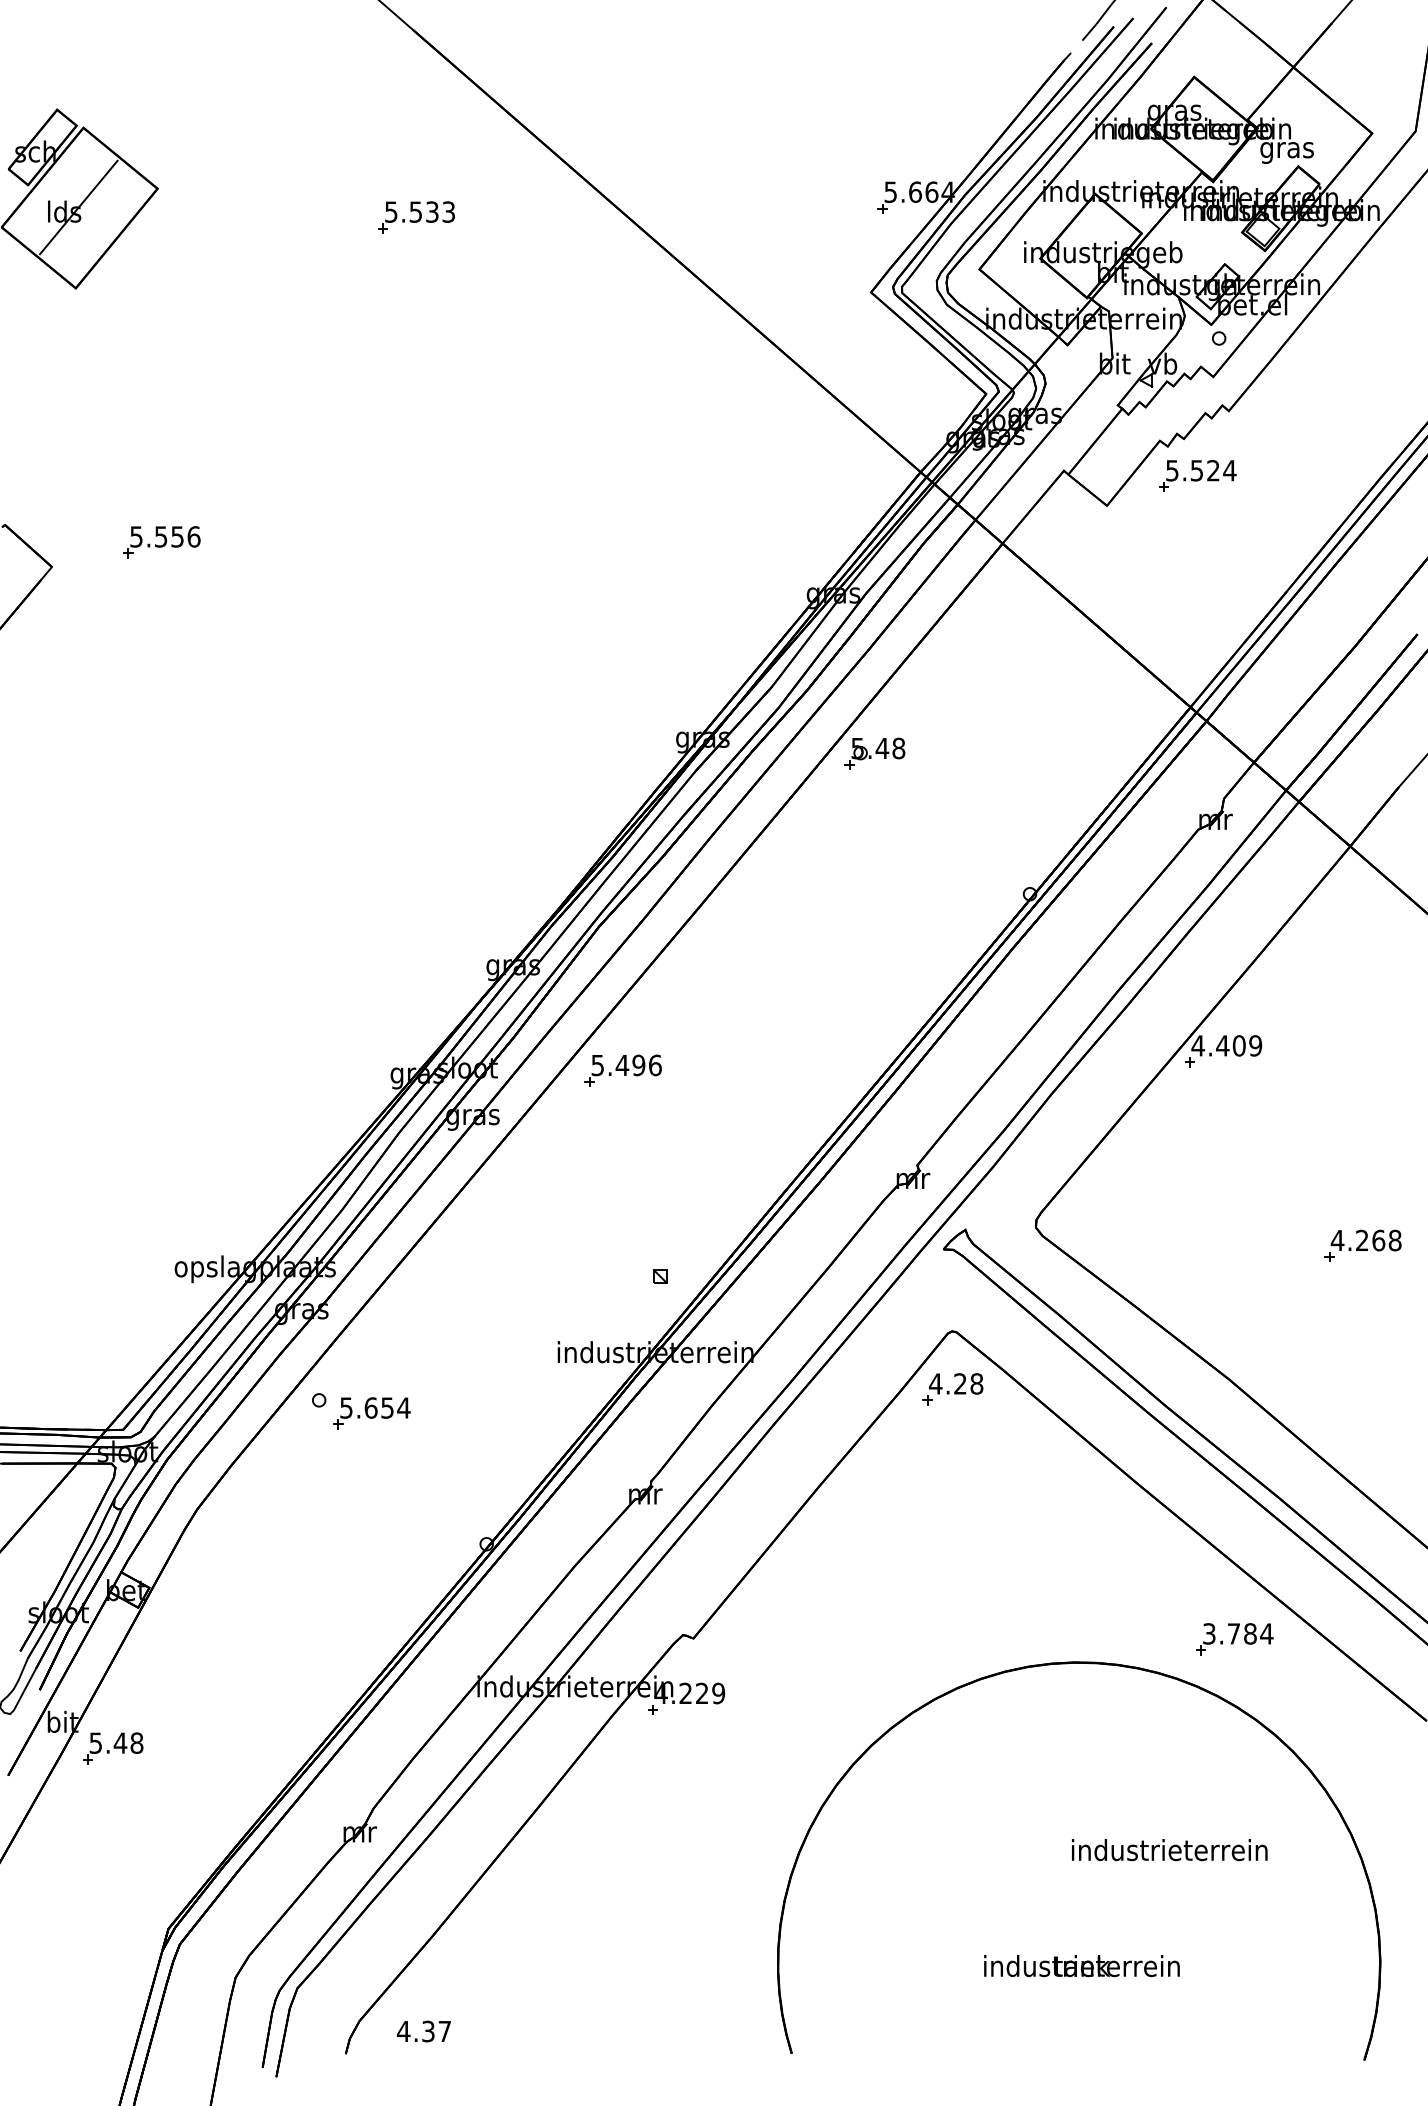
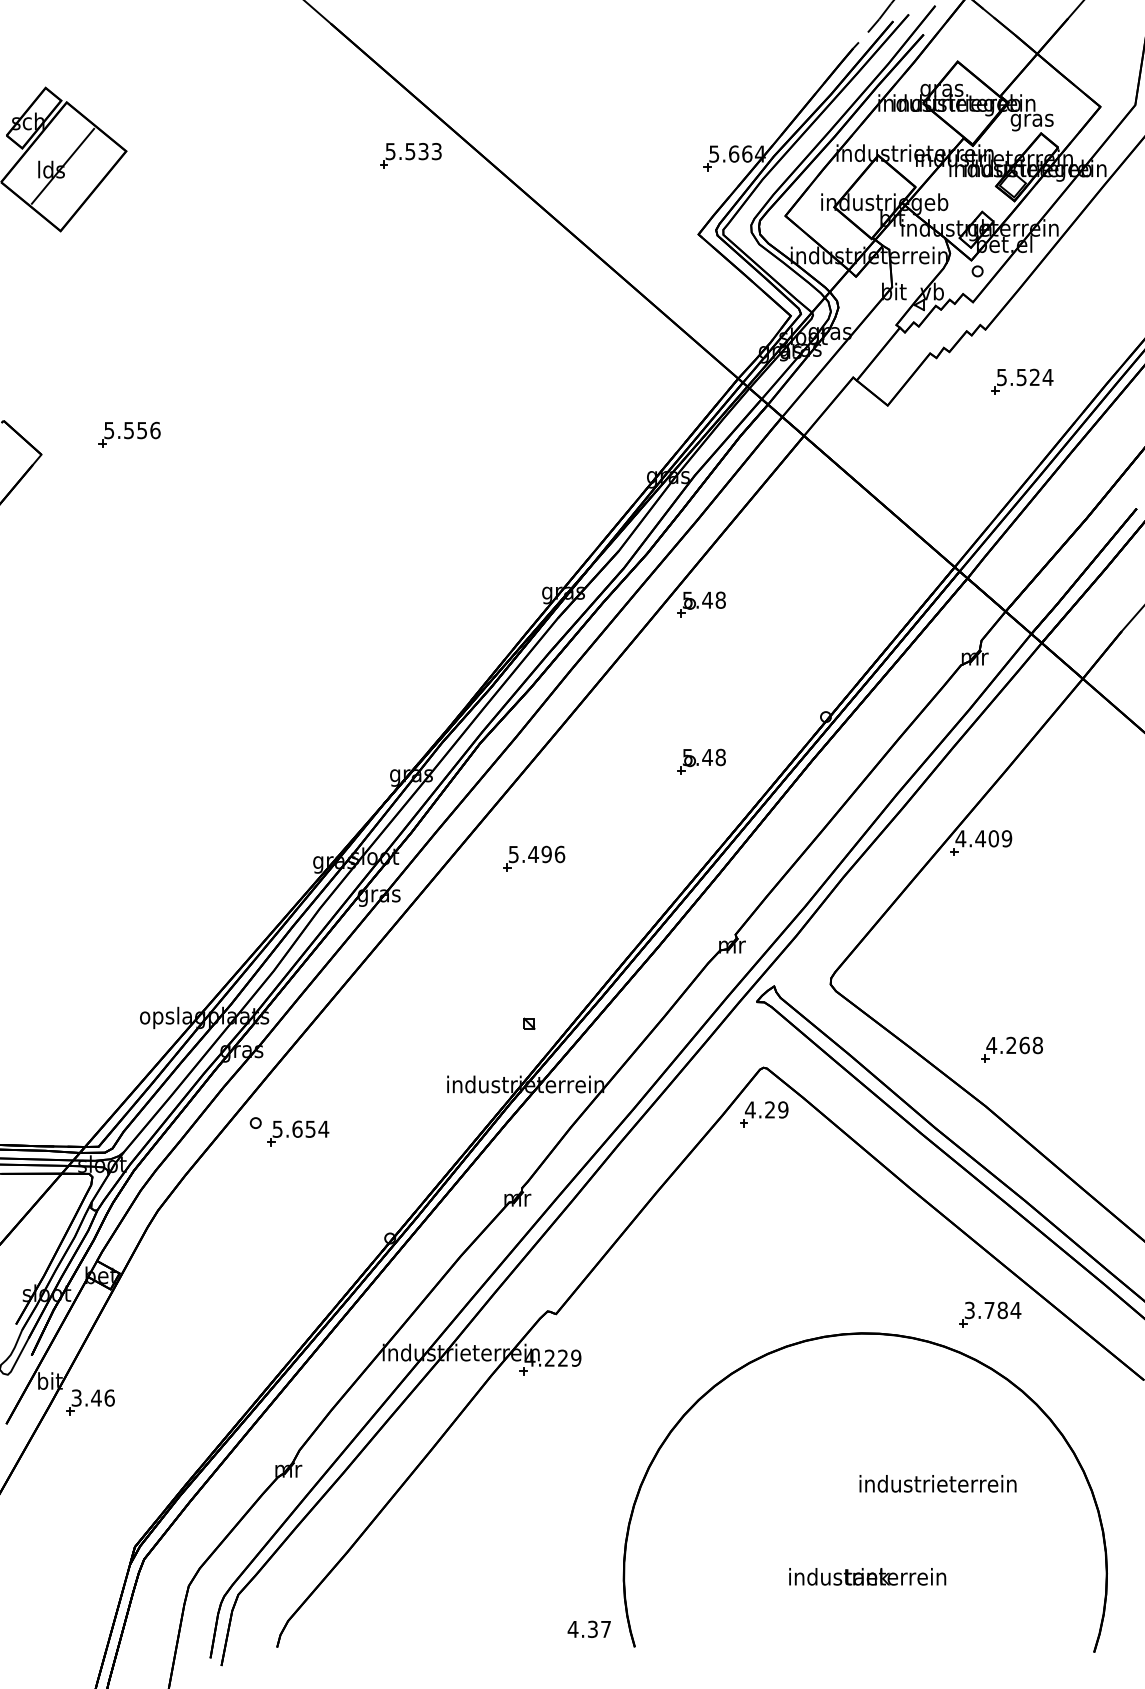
part: (416, 217) -> (410, 155), moved
part: (1197, 475) -> (1022, 381), moved
part: (874, 949) -> (701, 761), added
part: (622, 1070) -> (533, 858), moved
part: (1362, 1245) -> (1011, 1049), moved
text: (976, 1383) -> (783, 1109), 4.28 -> 4.29
text: (116, 1742) -> (93, 1397), 5.48 -> 3.46
text: (423, 2031) -> (588, 1629), moved

